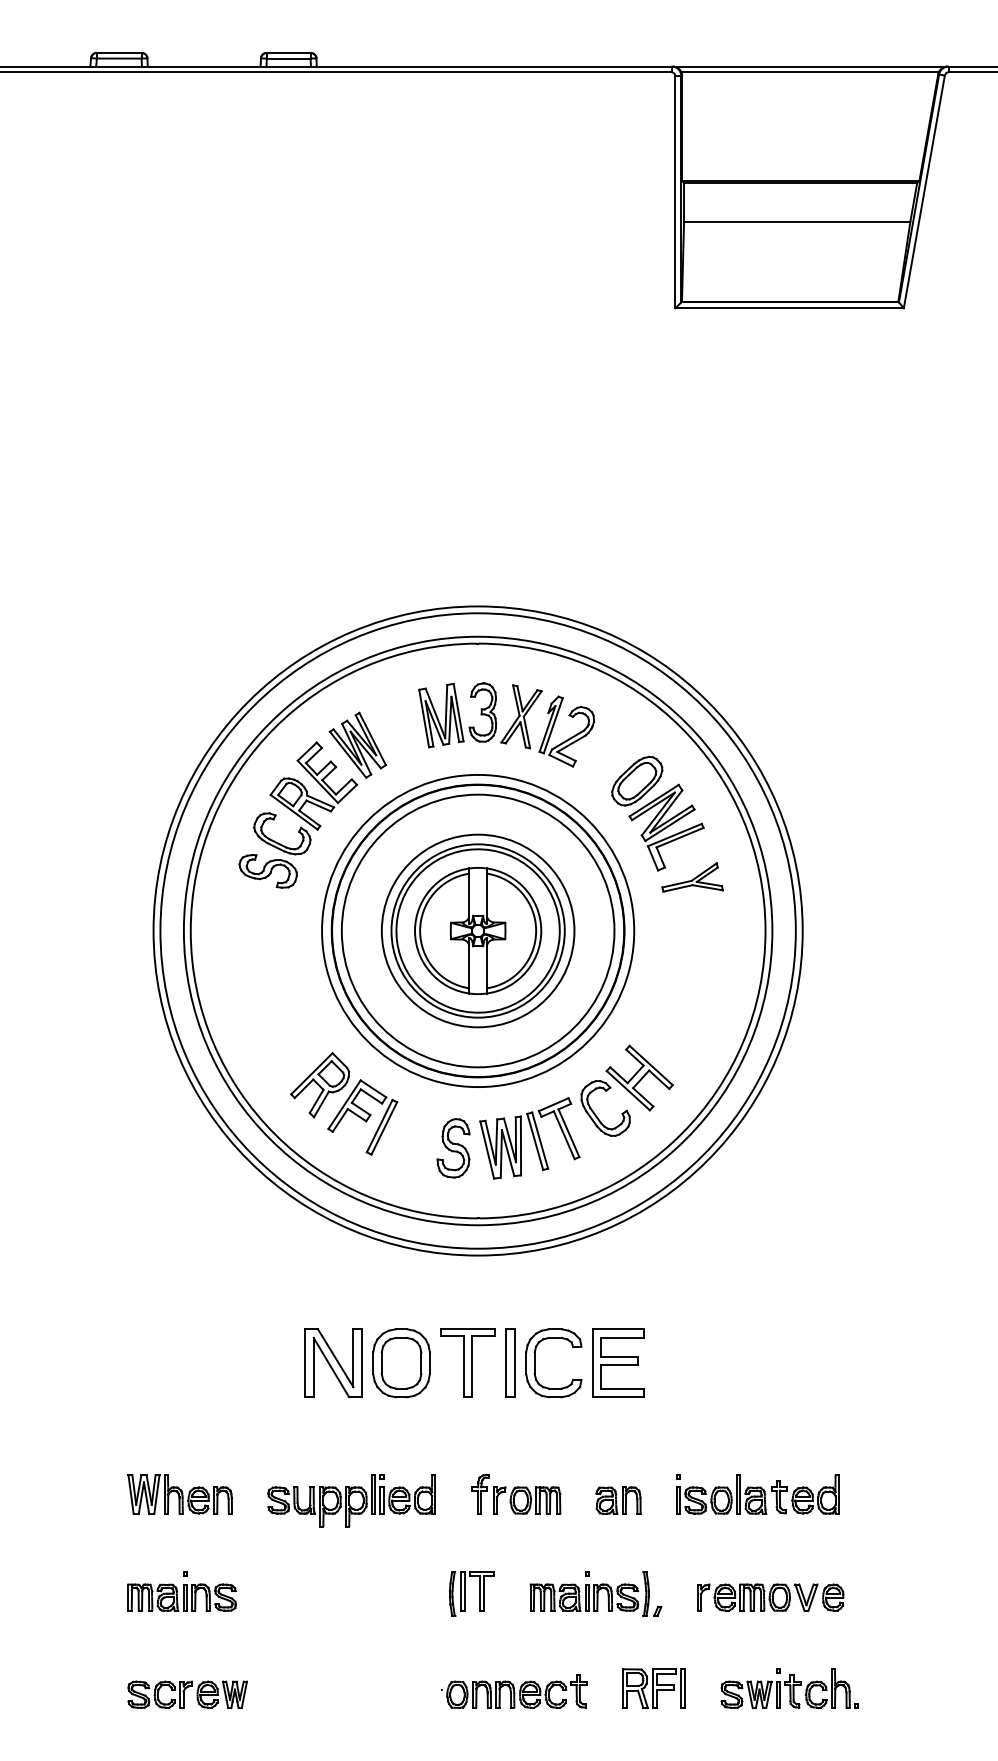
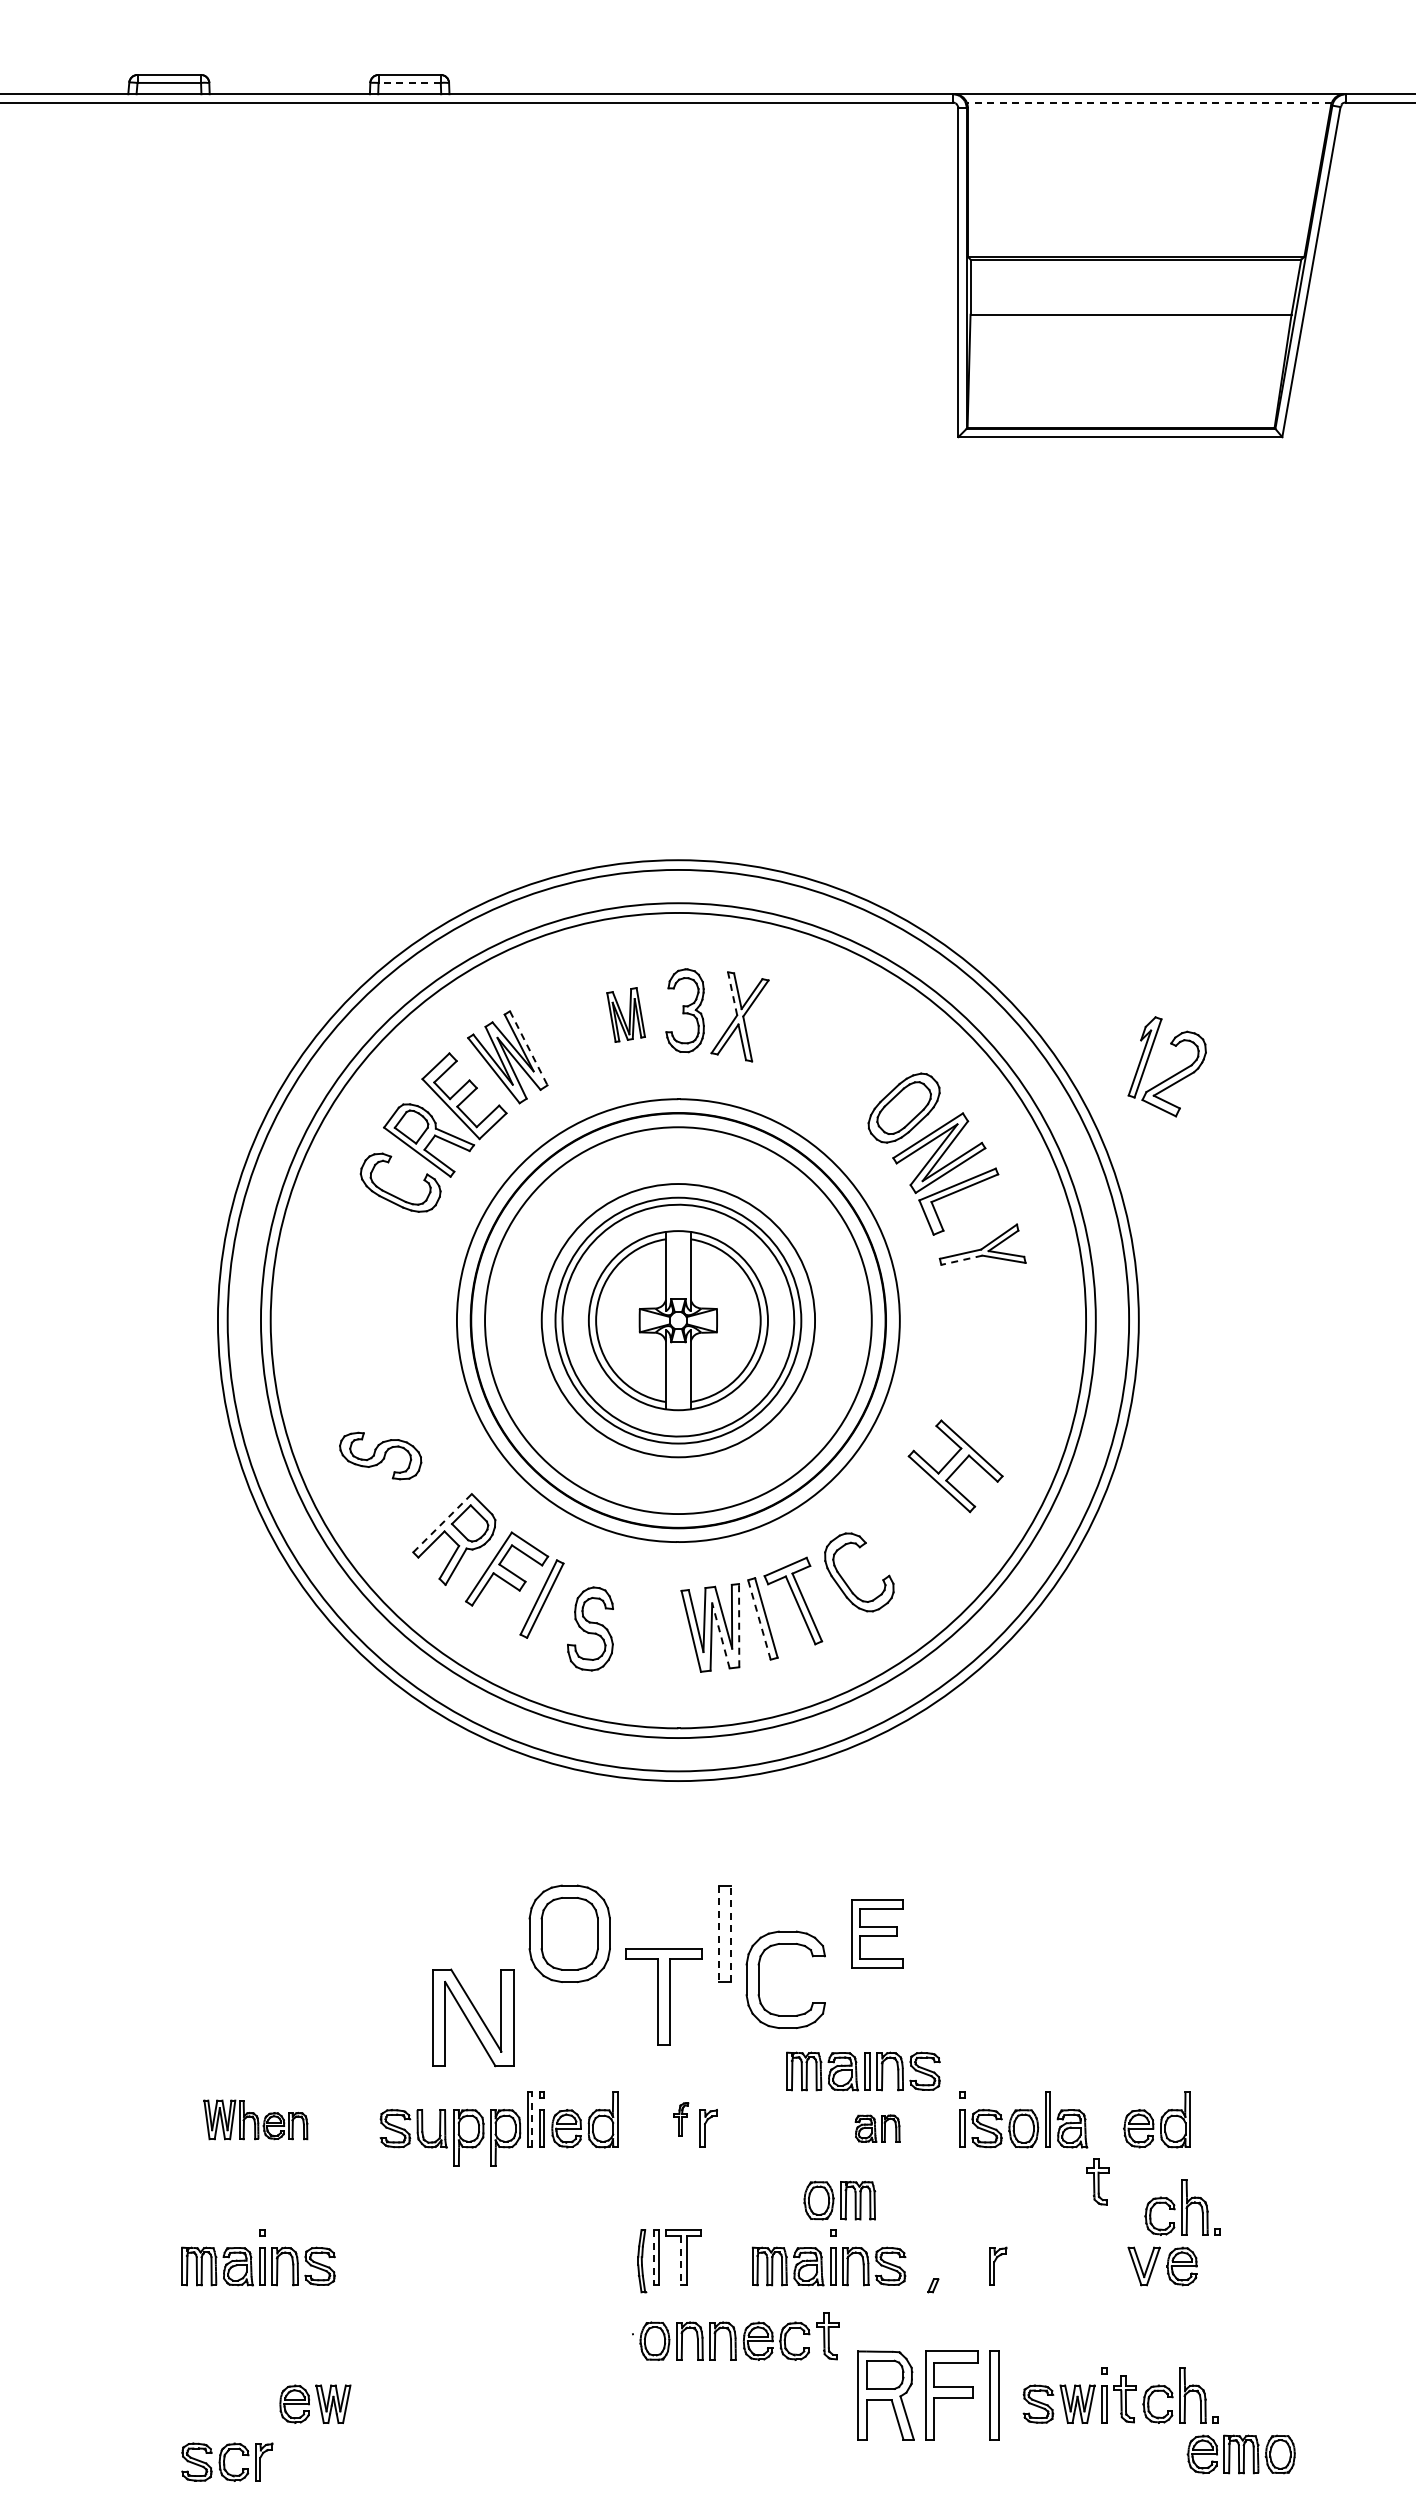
line: (288, 58) -> (409, 82), solid -> dashed
line: (810, 72) -> (1149, 102), solid -> dashed
line: (516, 700) -> (732, 993), solid -> dashed
part: (440, 715) -> (625, 1014), size x0.6
part: (569, 738) -> (1170, 1076), moved
line: (372, 739) -> (528, 1048), solid -> dashed
part: (268, 870) -> (380, 1455), moved
line: (677, 888) -> (961, 1260), solid -> dashed
line: (311, 1073) -> (442, 1522), solid -> dashed
part: (639, 1078) -> (955, 1466), moved
line: (535, 1141) -> (759, 1619), solid -> dashed
line: (521, 1145) -> (739, 1625), solid -> dashed
part: (453, 1148) -> (590, 1628), moved
line: (507, 1152) -> (720, 1635), solid -> dashed
part: (333, 1363) -> (473, 2017), moved
part: (467, 1363) -> (663, 1996), moved
line: (506, 1363) -> (718, 1934), solid -> dashed
line: (514, 1363) -> (730, 1933), solid -> dashed
part: (535, 1363) -> (759, 1979), moved
part: (617, 1363) -> (876, 1933), size x0.7
part: (608, 1460) -> (863, 2071), added
part: (180, 1494) -> (255, 2119), size x0.7
line: (375, 1494) -> (532, 2119), solid -> dashed
part: (479, 1494) -> (680, 2119), size x0.6
part: (779, 1496) -> (1097, 2181), moved
part: (535, 1500) -> (839, 2200), moved
part: (618, 1500) -> (877, 2128), size x0.7
part: (833, 1556) -> (1182, 2207), added
line: (460, 1591) -> (653, 2257), solid -> dashed
line: (480, 1593) -> (681, 2260), solid -> dashed
part: (645, 1594) -> (916, 2261), removed
part: (751, 1597) -> (1240, 2454), moved
part: (653, 1688) -> (927, 2395), size x1.6
part: (514, 1691) -> (735, 2336), moved
part: (160, 1694) -> (227, 2461), moved

